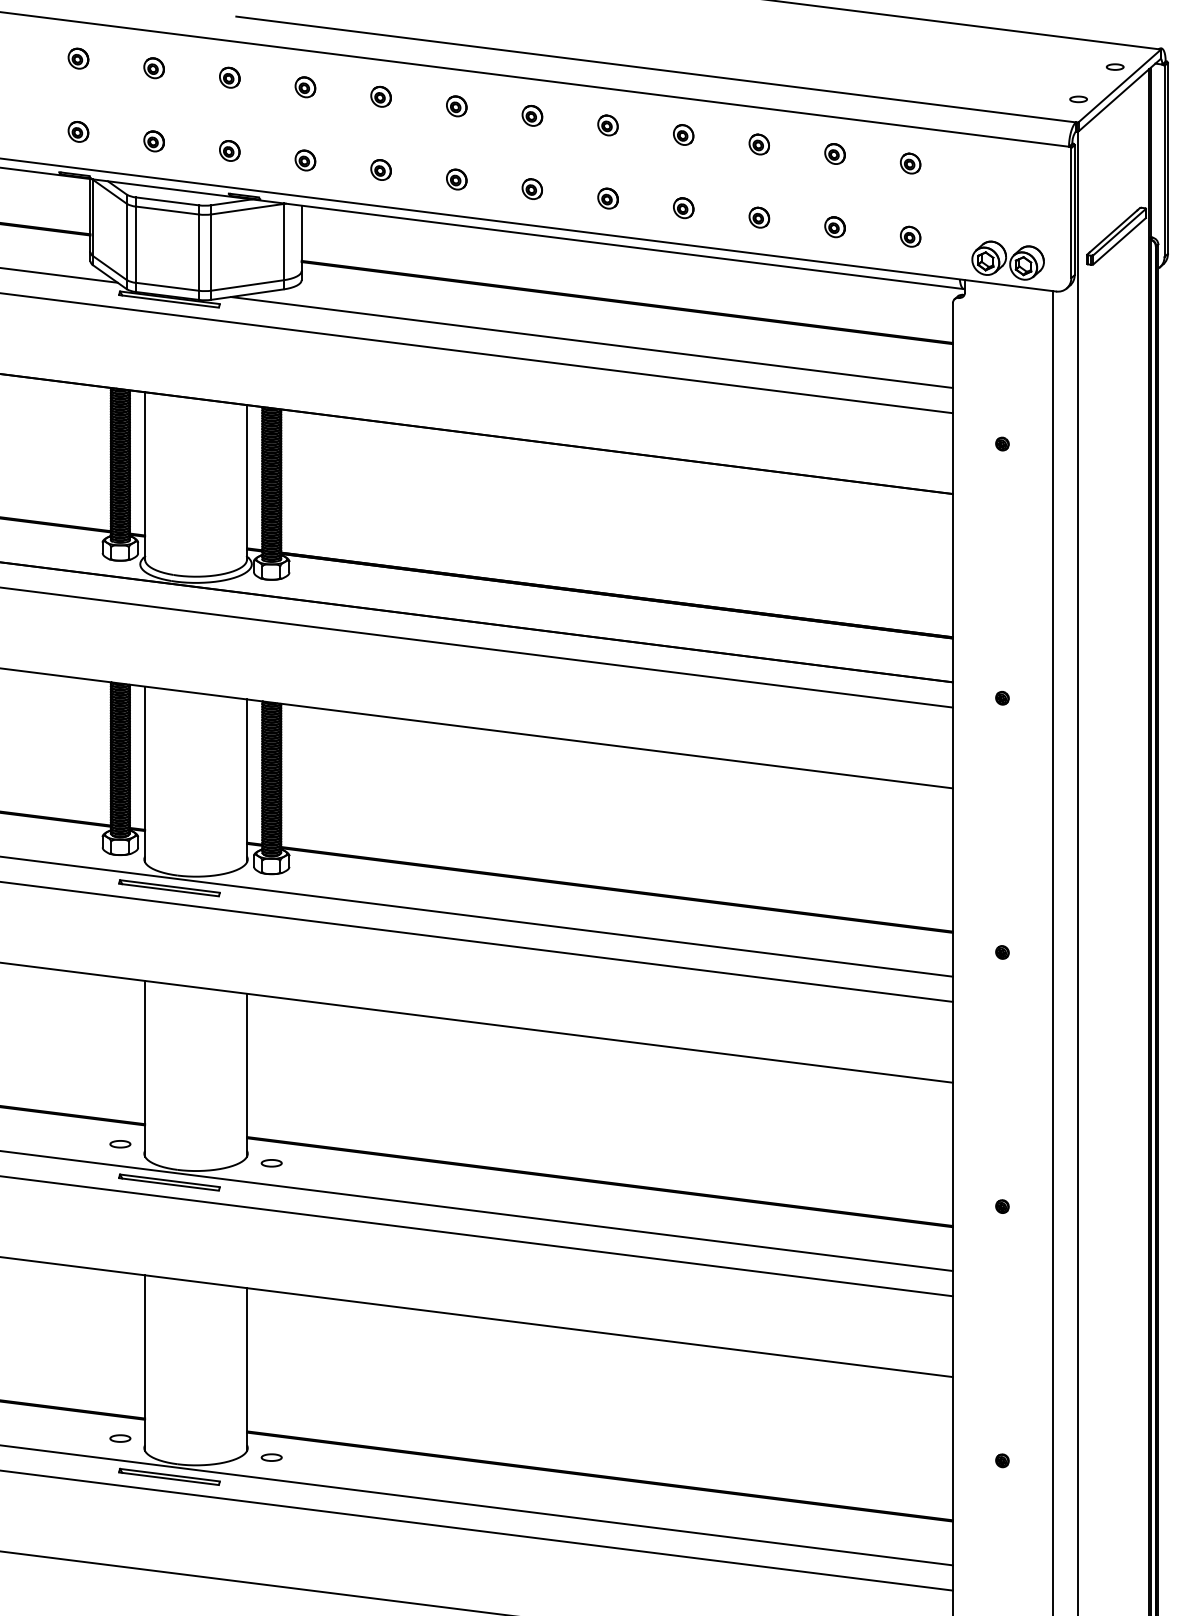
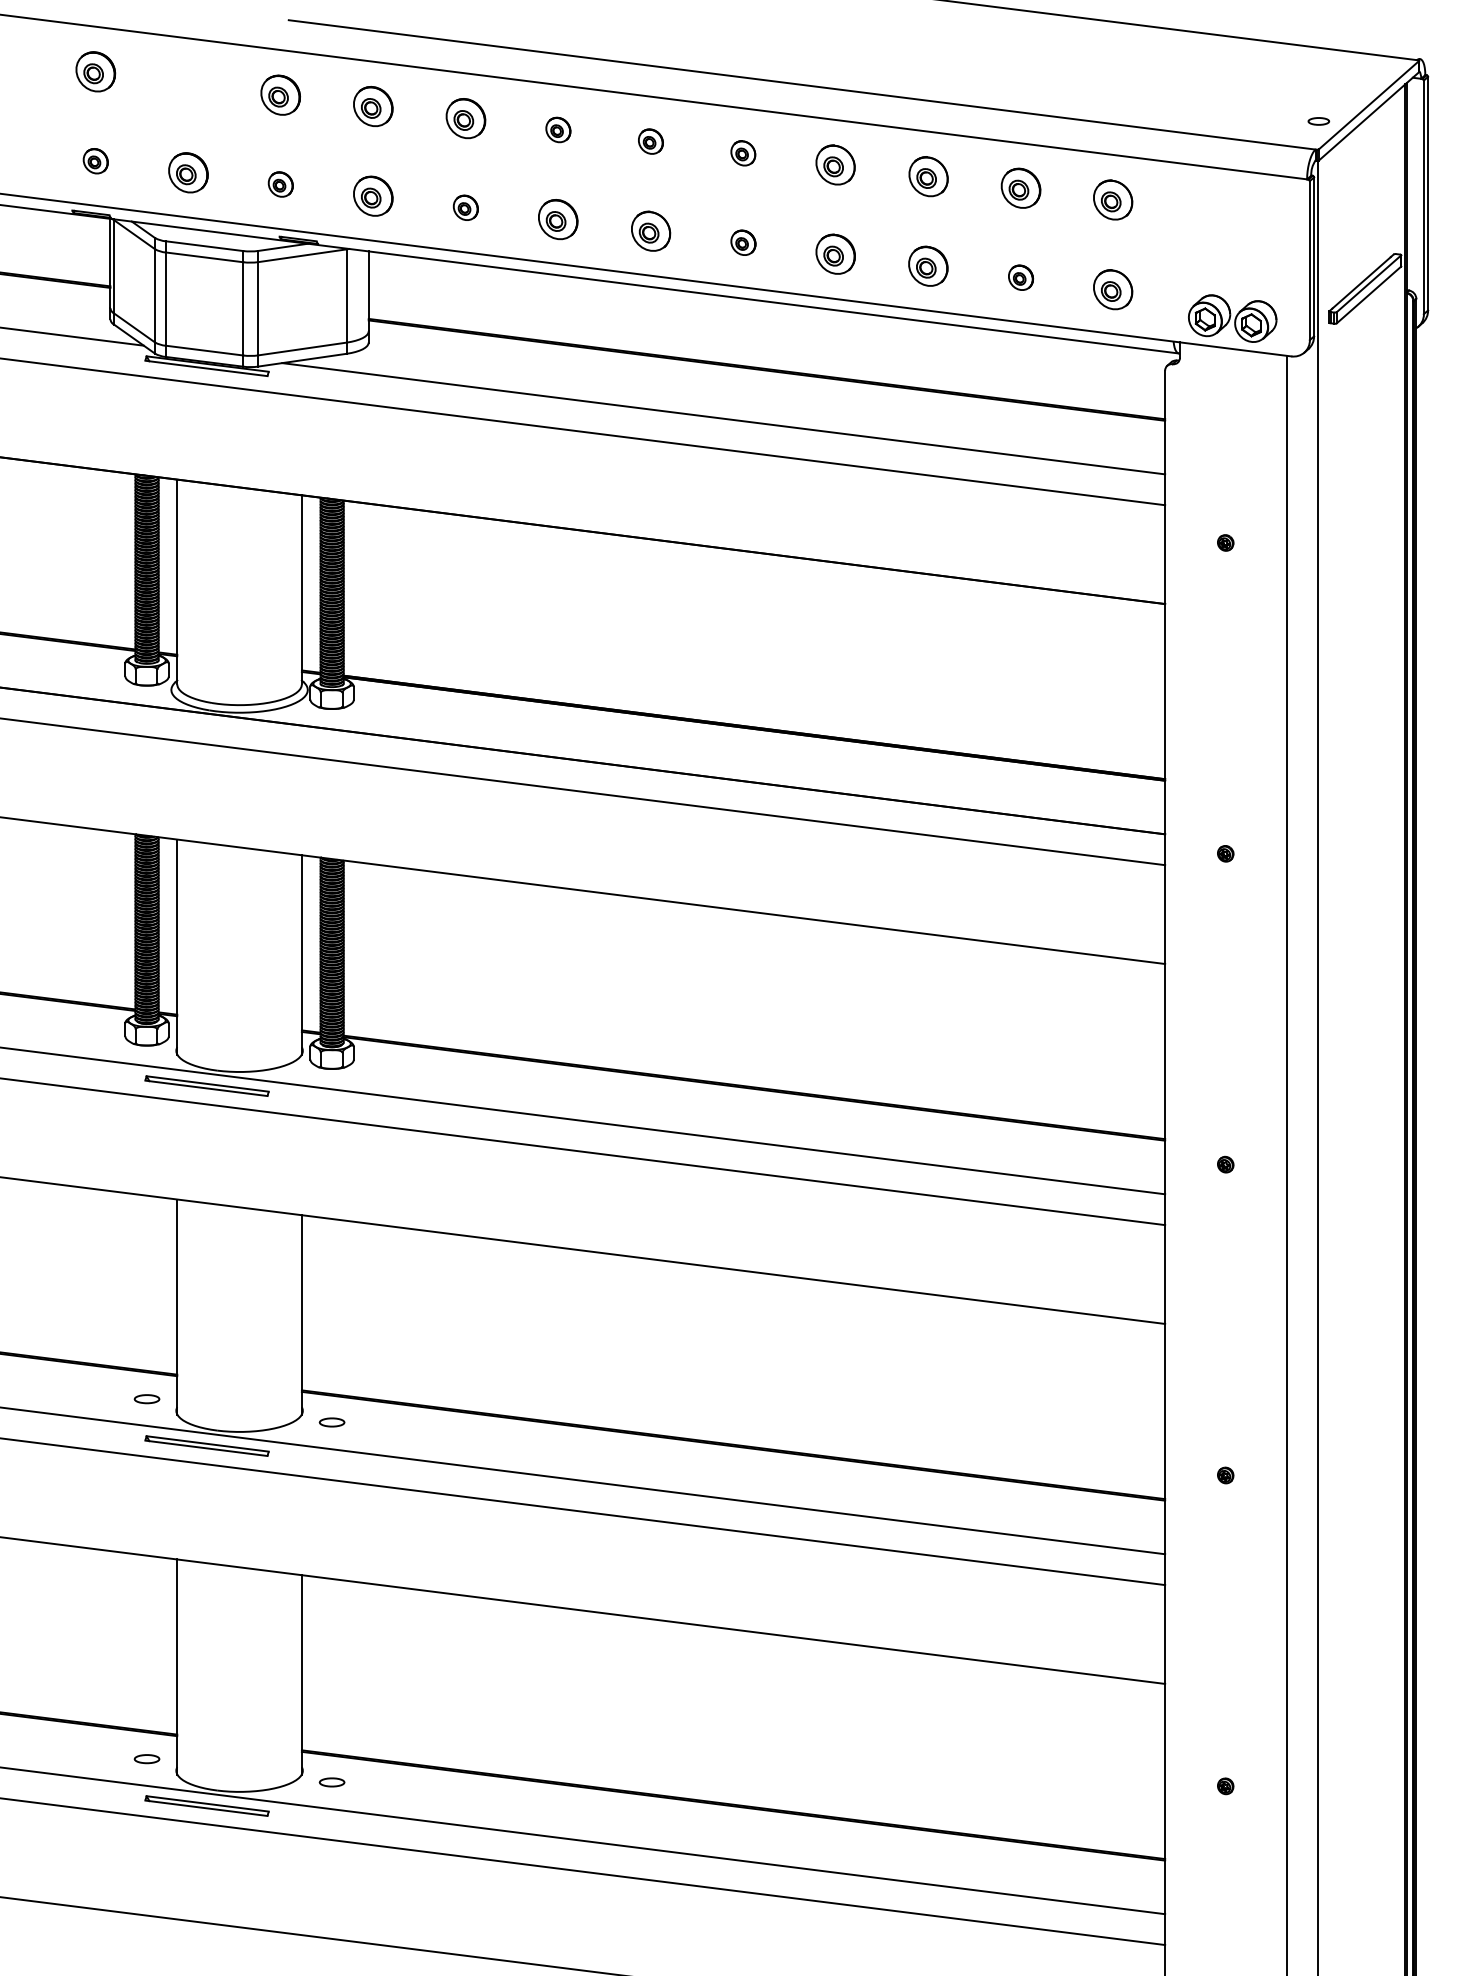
part: (78, 58) -> (95, 71), size x1.6
part: (1115, 66) -> (1363, 81), removed
part: (153, 68) -> (187, 83), removed
part: (229, 77) -> (280, 94), size x1.6
part: (305, 87) -> (373, 106), size x1.6
part: (380, 96) -> (465, 117), size x1.6
part: (683, 134) -> (835, 164), size x1.6
part: (153, 141) -> (187, 172), size x1.6
part: (758, 144) -> (927, 176), size x1.6
part: (834, 153) -> (1020, 187), size x1.6
part: (305, 160) -> (373, 196), size x1.6
part: (910, 163) -> (1113, 199), size x1.6
part: (456, 179) -> (558, 219), size x1.6
part: (531, 188) -> (649, 230), size x1.6
part: (683, 208) -> (835, 254), size x1.6
part: (759, 217) -> (928, 265), size x1.6
part: (910, 236) -> (1113, 289), size x1.6

